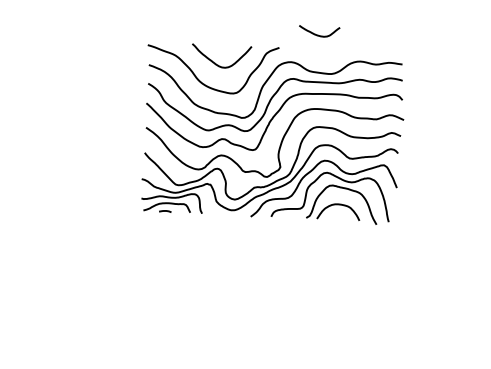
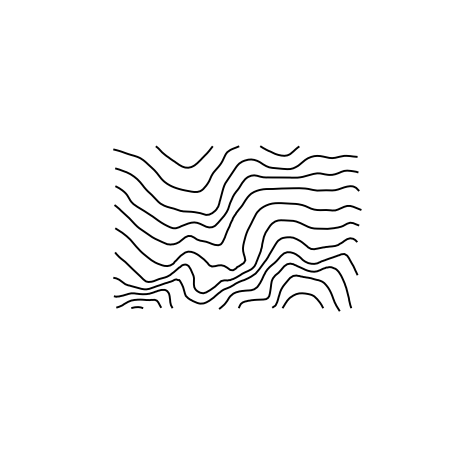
curve: (316, 34) -> (277, 153), moved

